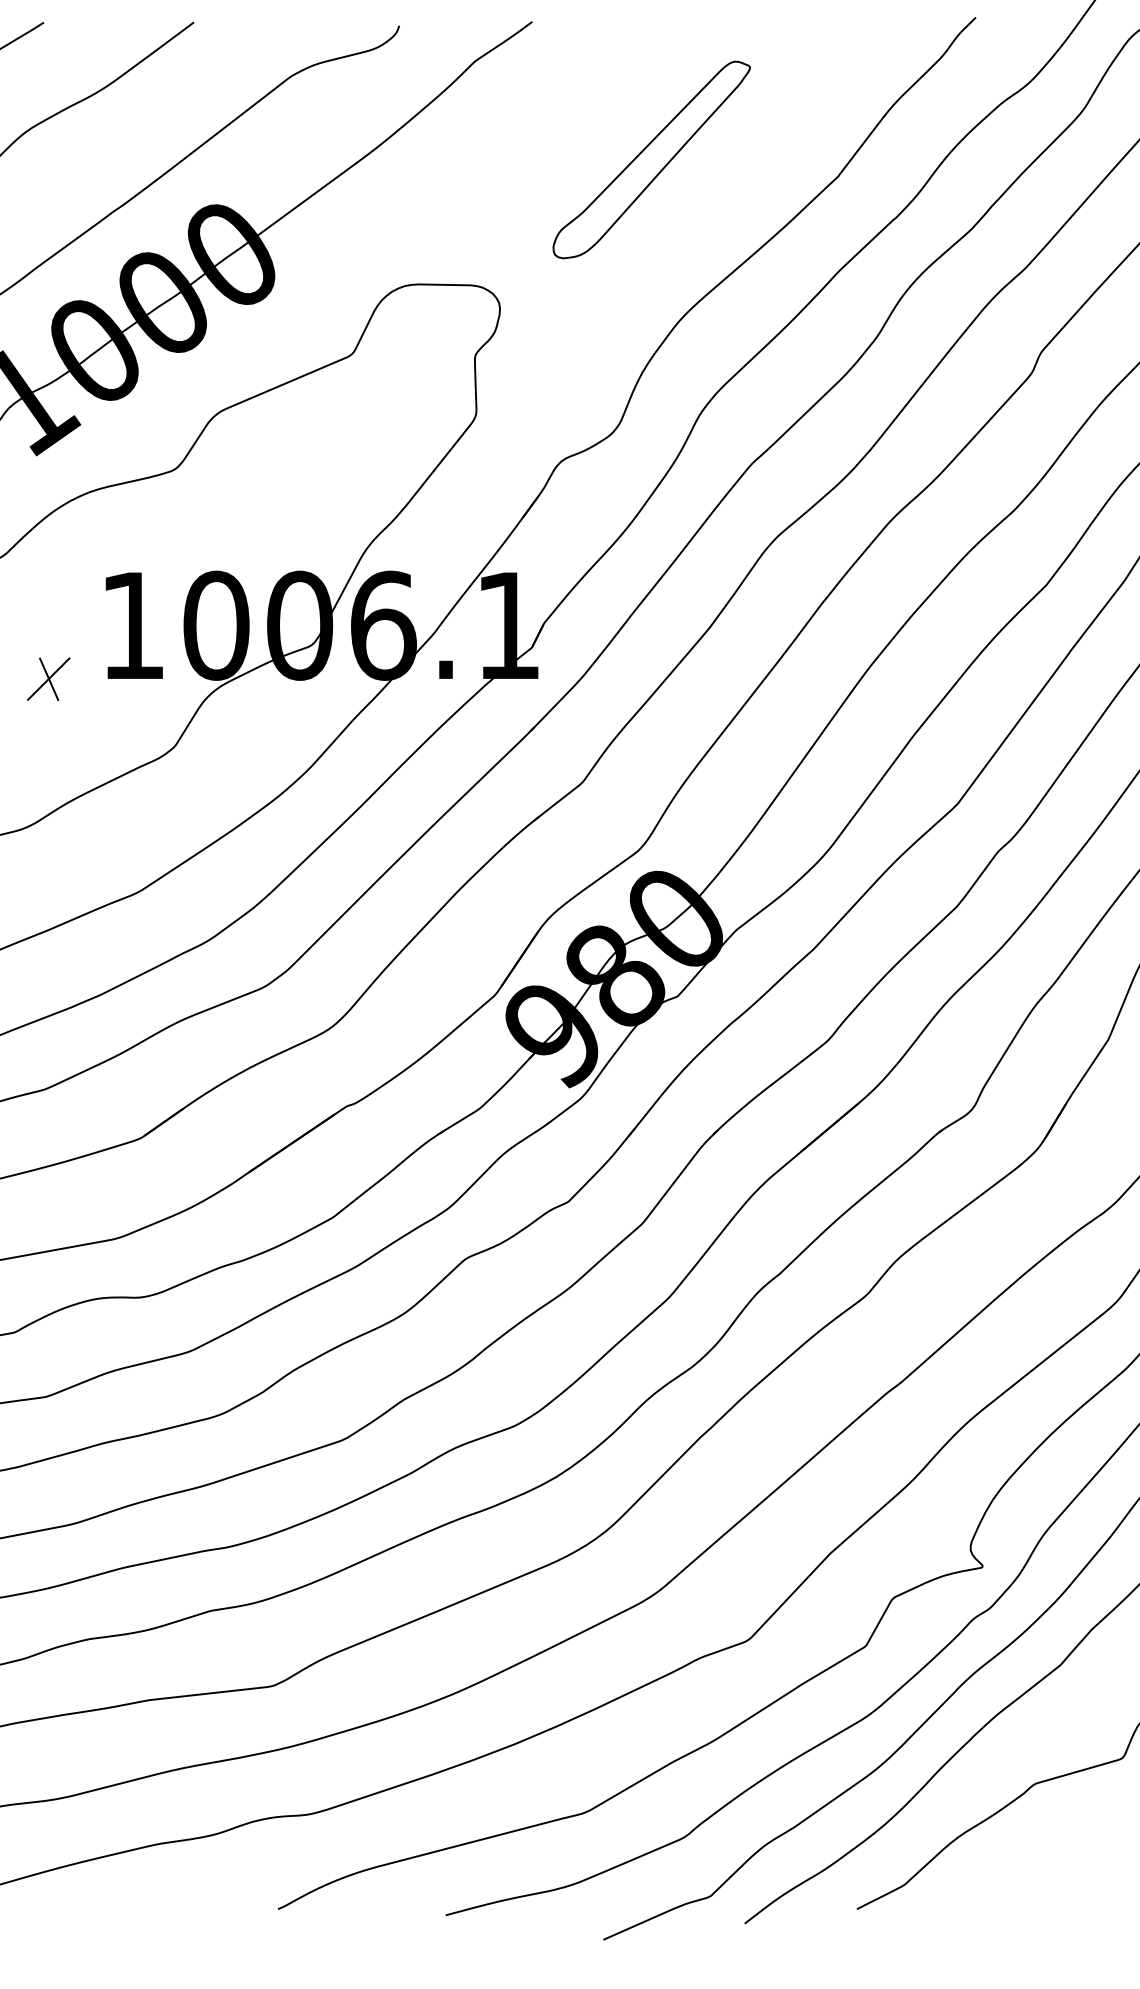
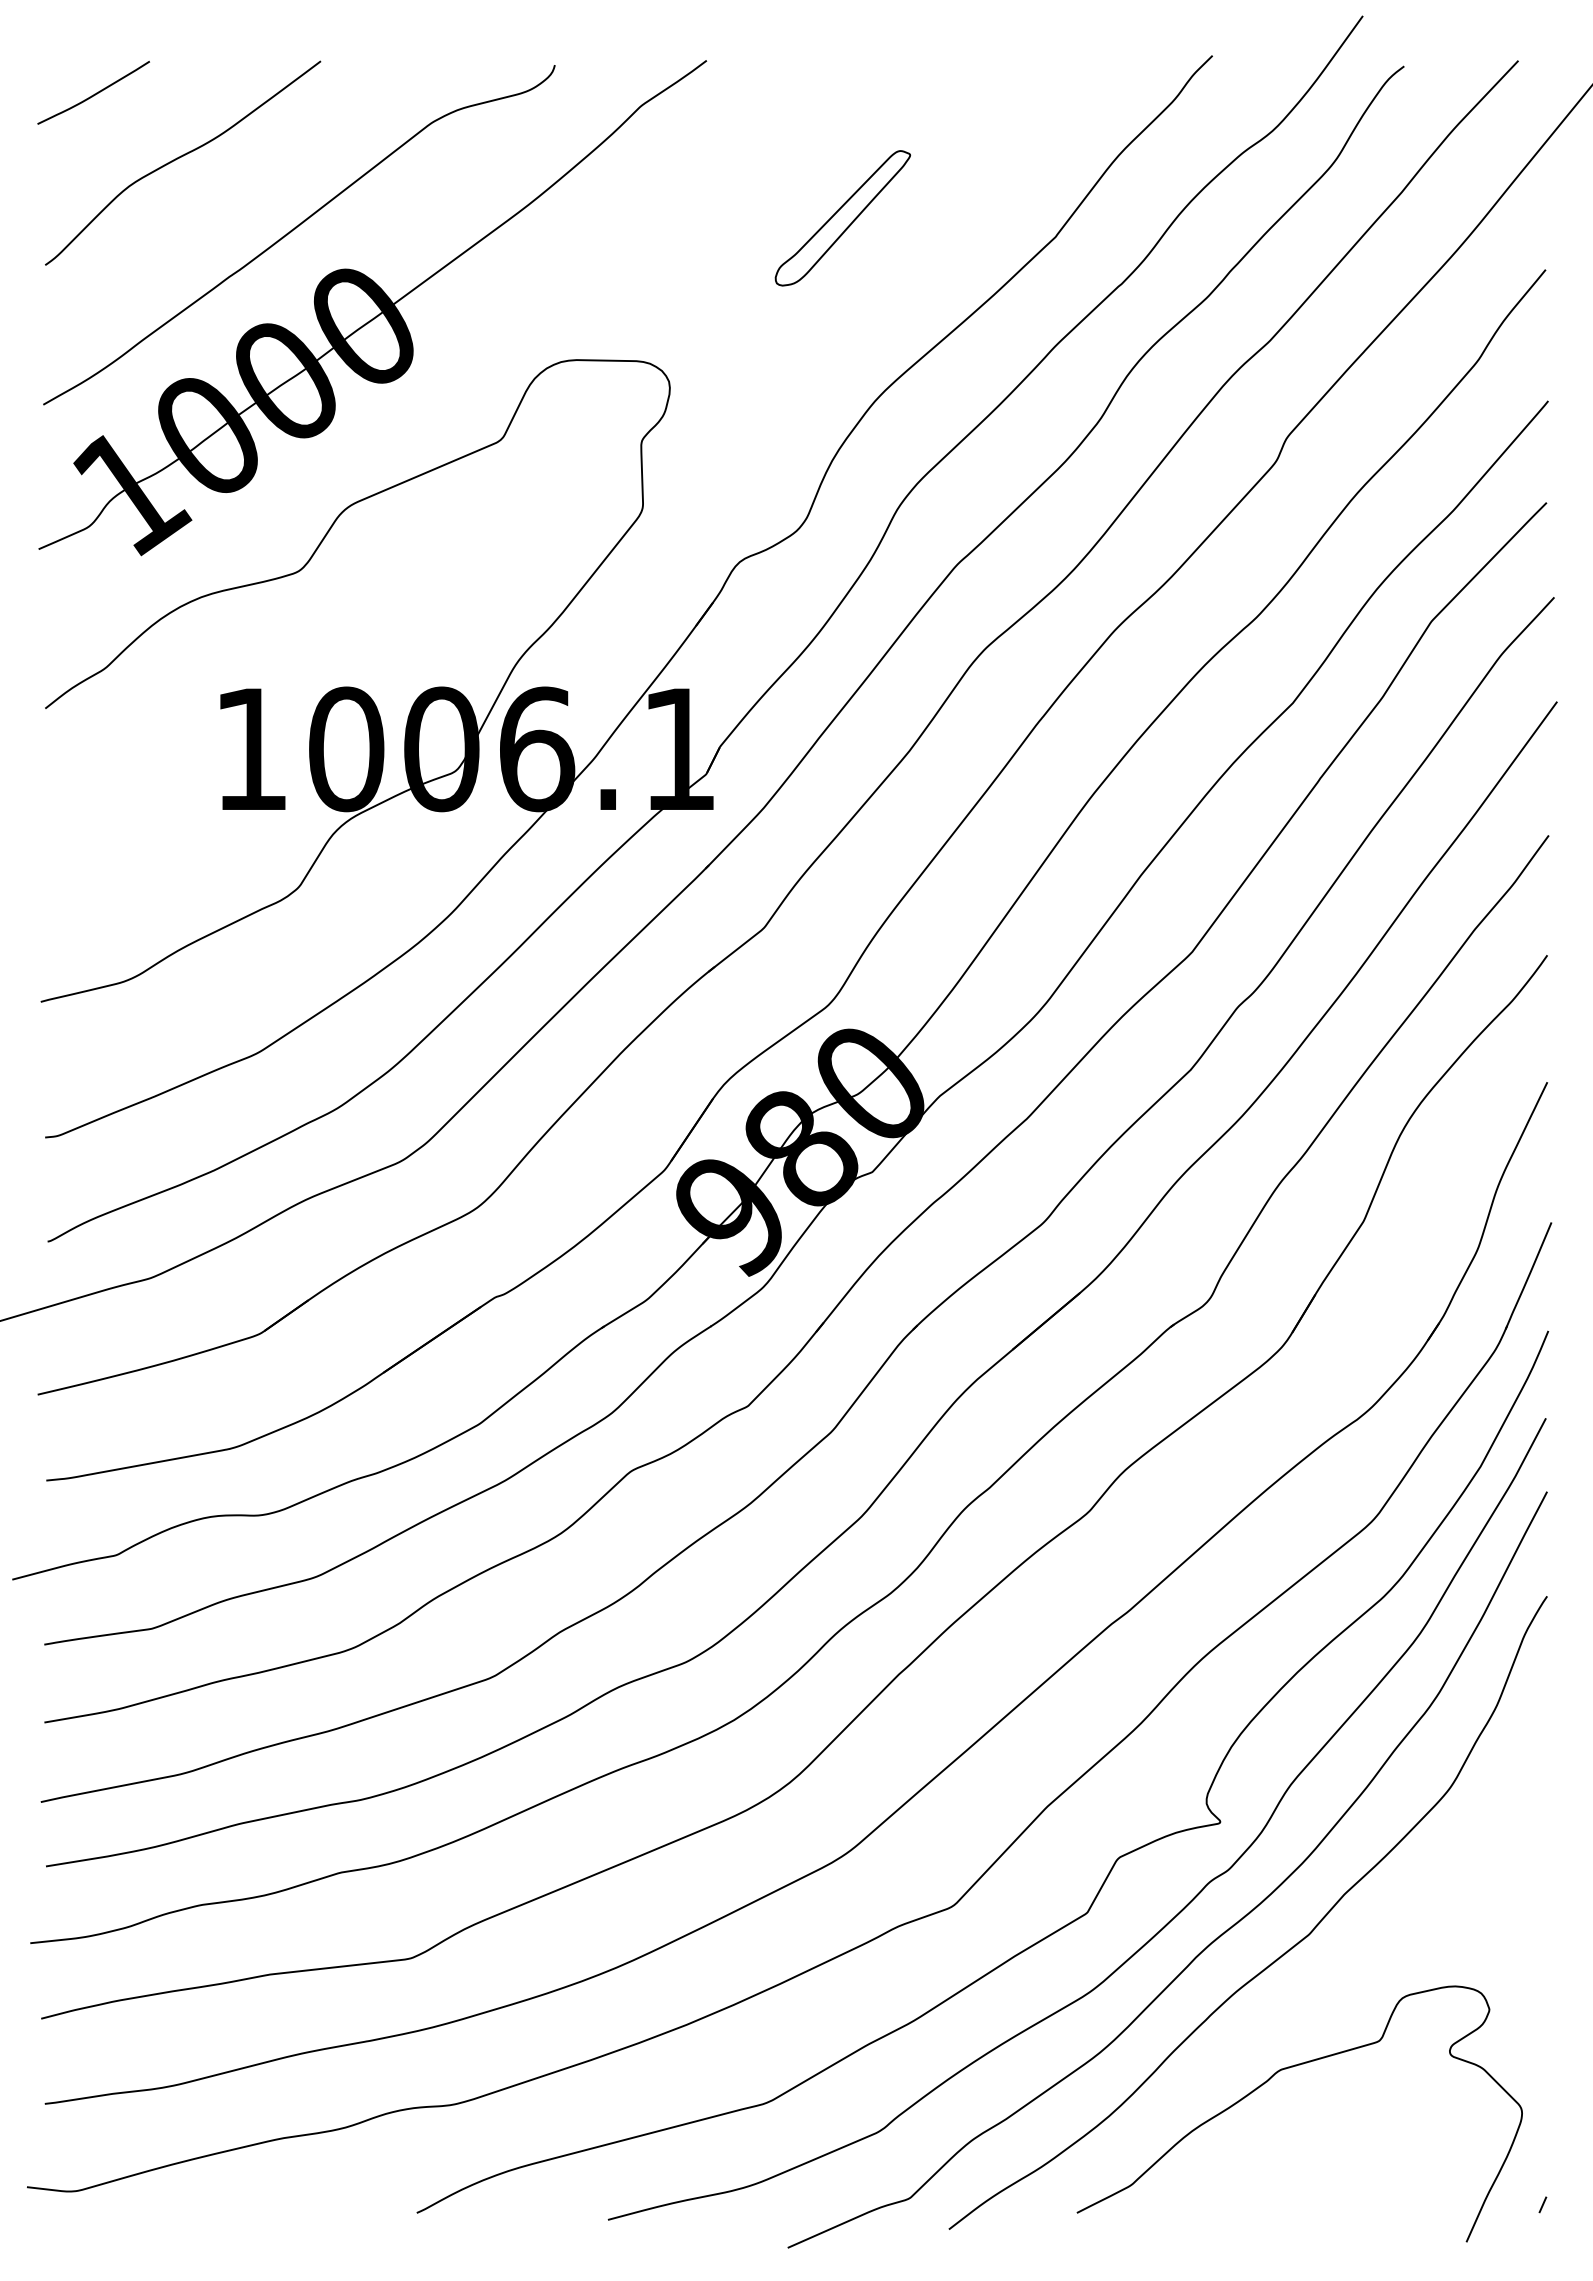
part: (651, 160) -> (842, 218), size x0.6
part: (48, 678) -> (154, 809), removed

